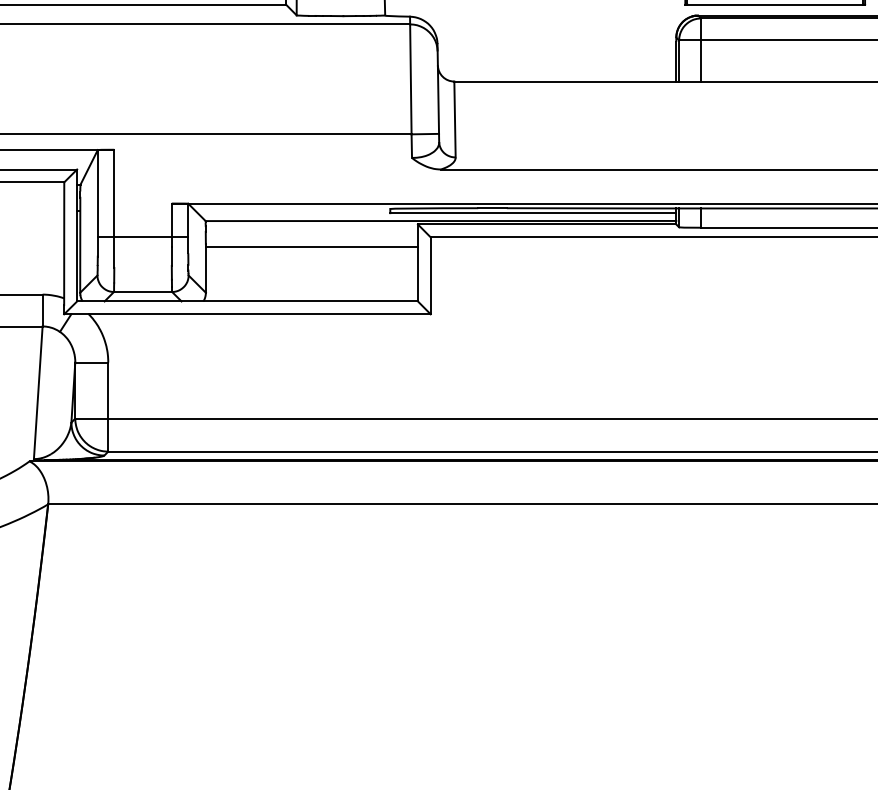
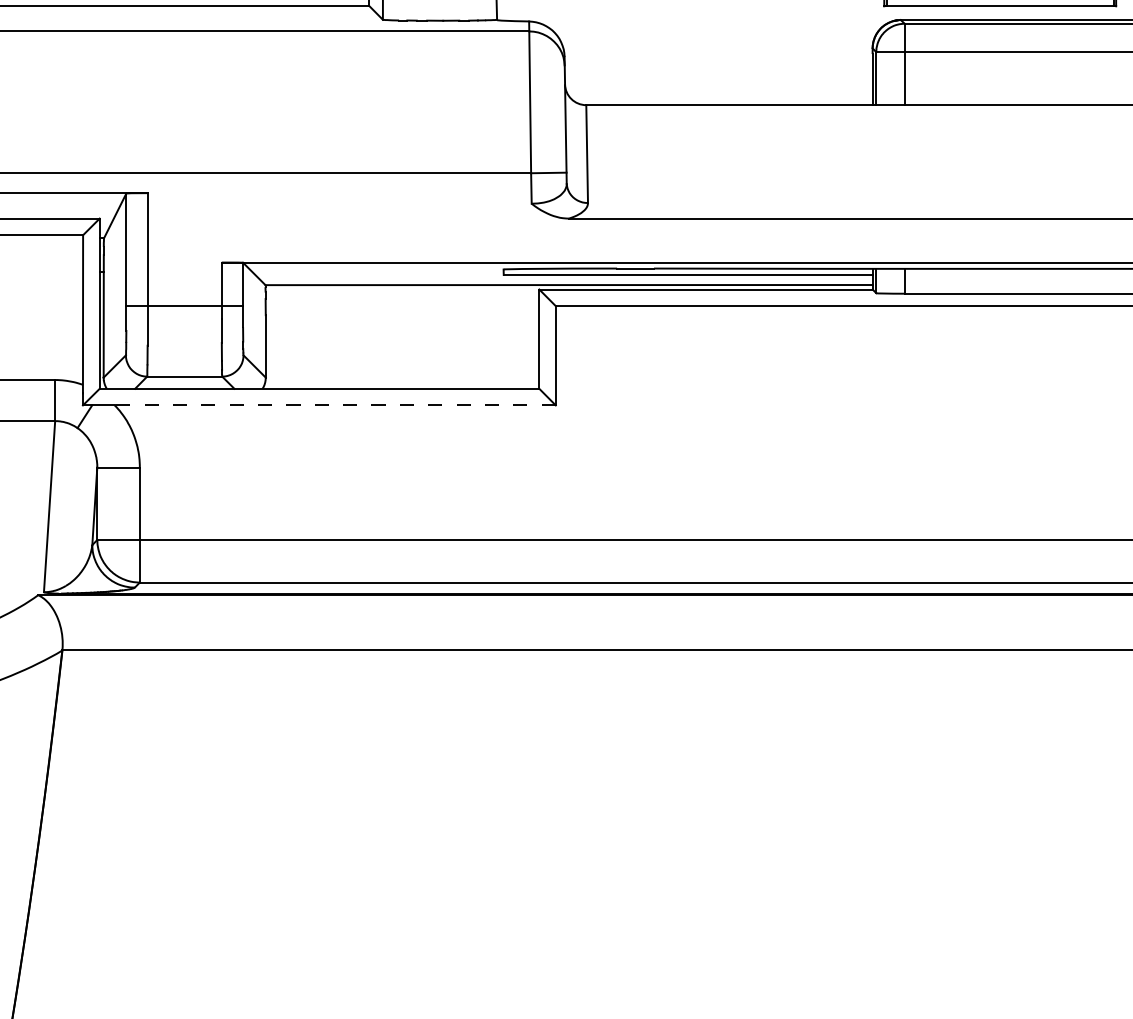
line: (311, 247) -> (402, 319), removed
line: (259, 314) -> (334, 405), solid -> dashed

